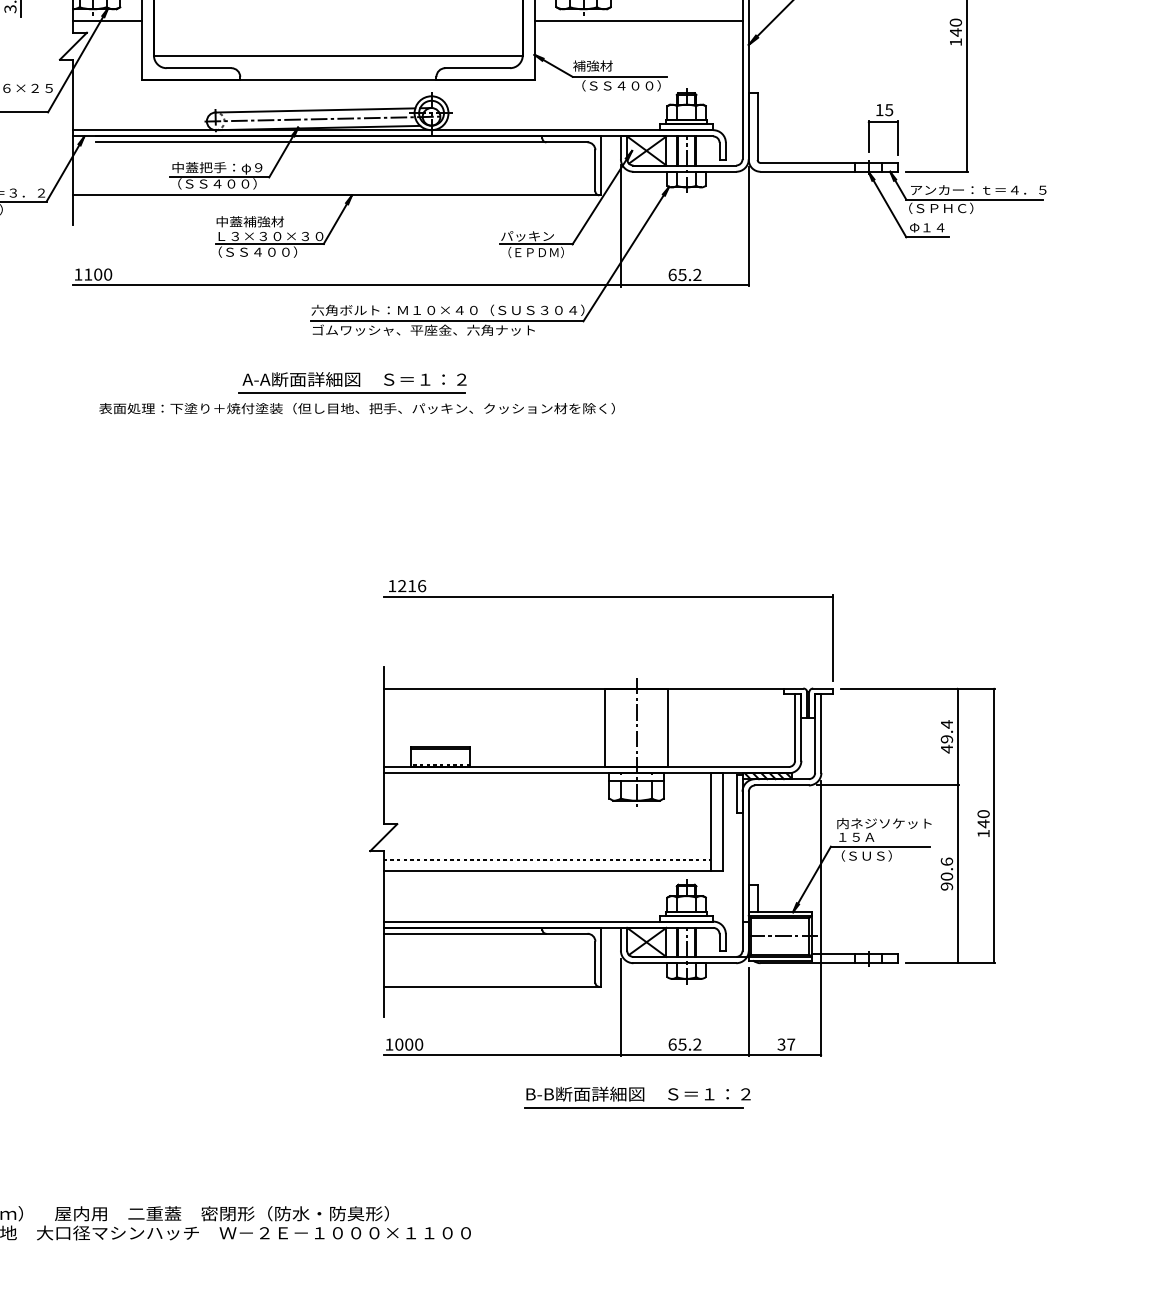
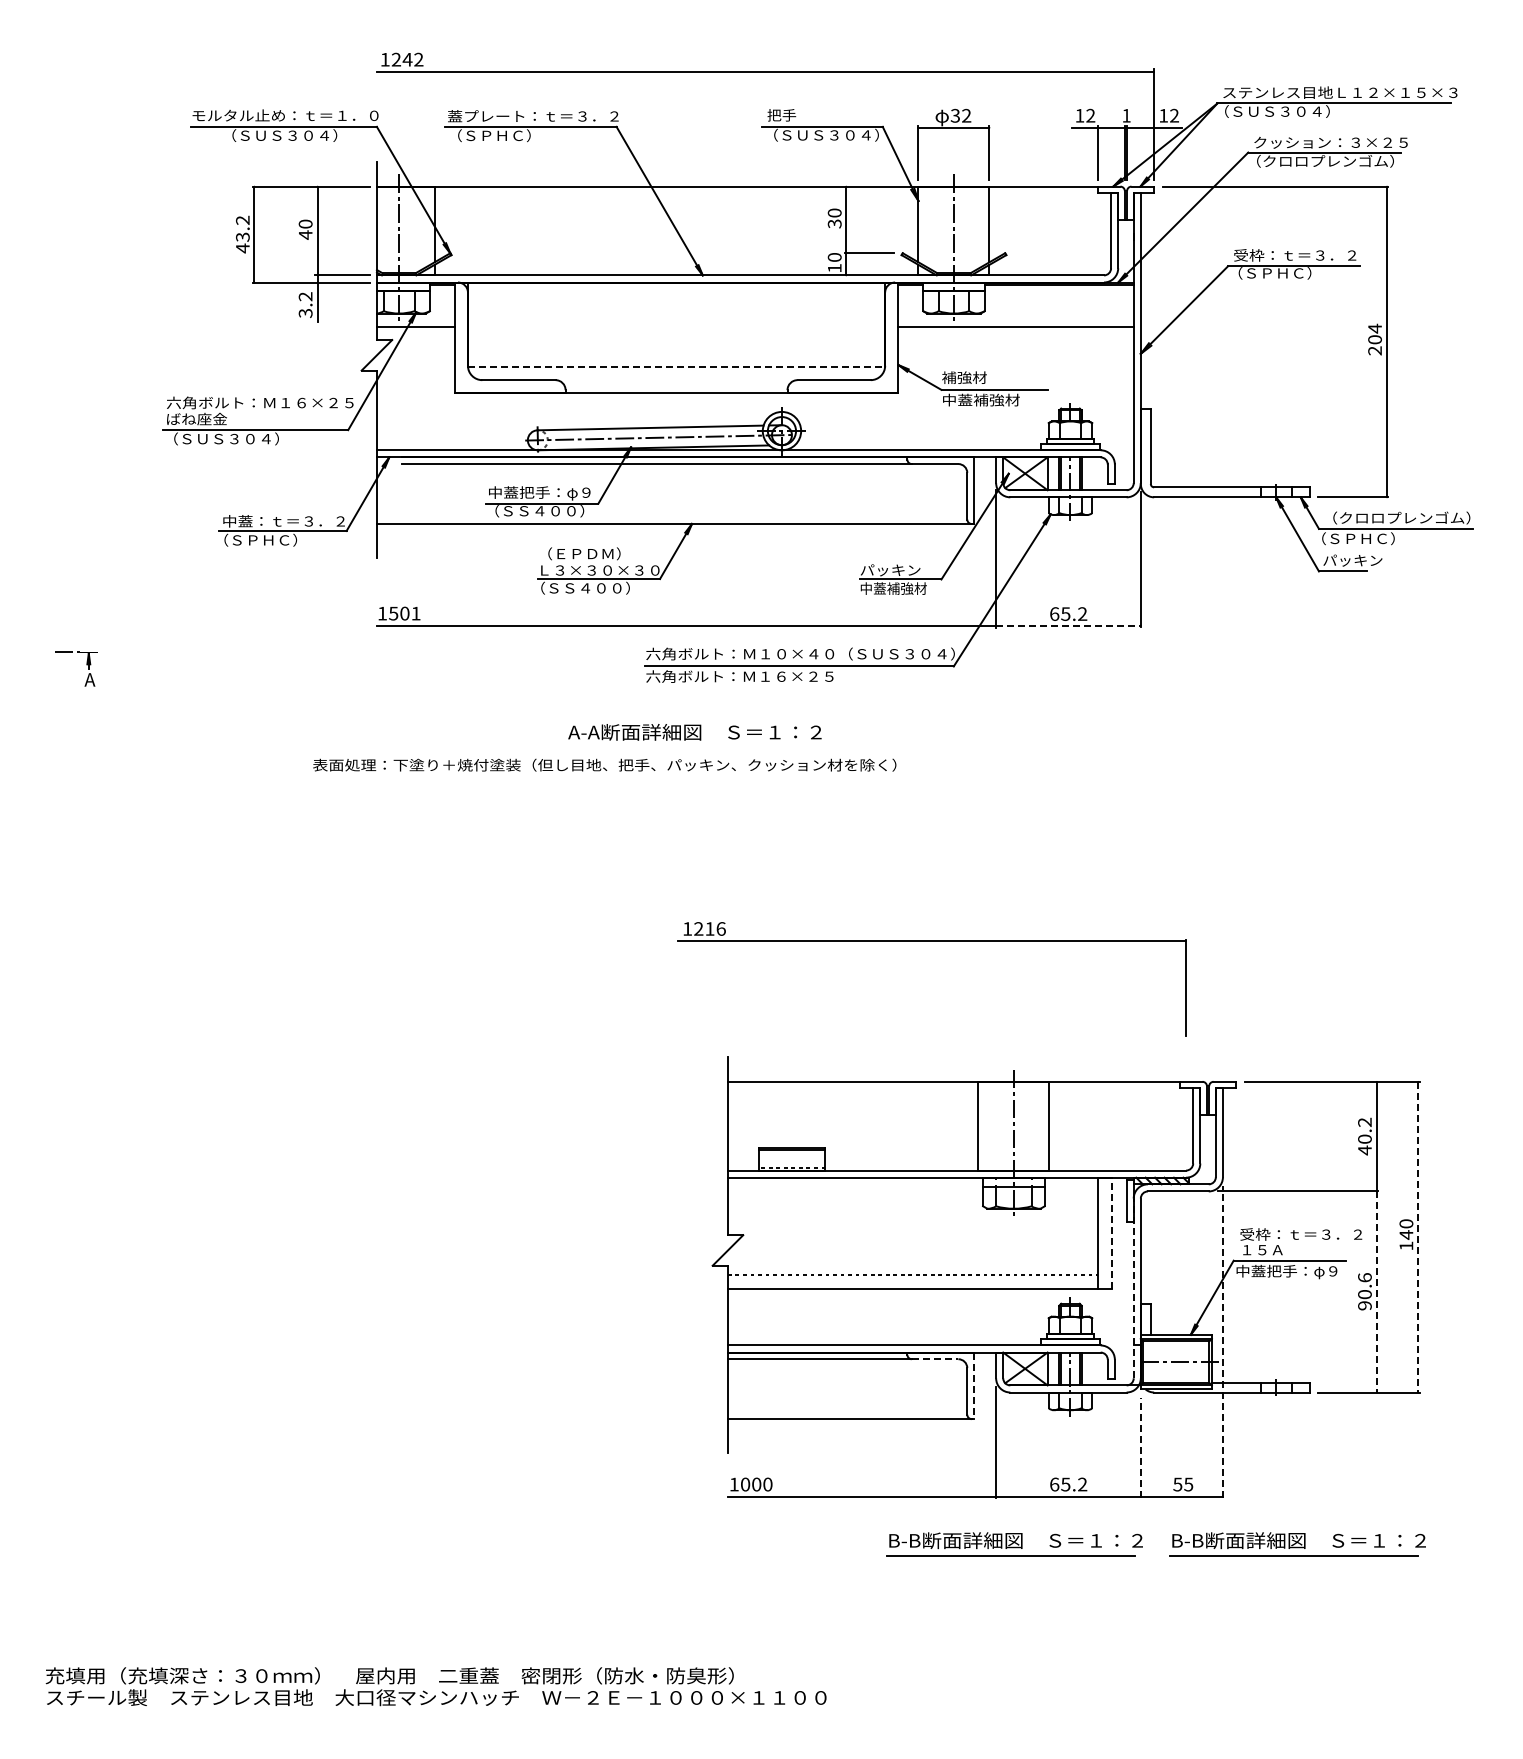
text: (955, 32) -> (1374, 339), 140 -> 204
line: (338, 56) -> (676, 366), solid -> dashed
text: (617, 85) -> (992, 399), （ＳＳ４００） -> 中蓋補強材
part: (882, 122) -> (1292, 441), removed
text: (978, 189) -> (1400, 517), アンカー：ｔ＝４．５ -> （クロロプレンゴム）
text: (252, 221) -> (579, 553), 中蓋補強材 -> （ＥＰＤＭ）
text: (935, 227) -> (1352, 560), Φ１４ -> パッキン
text: (531, 252) -> (895, 588), （ＥＰＤＭ） -> 中蓋補強材
text: (97, 274) -> (404, 613), 1100 -> 1501
line: (684, 285) -> (1068, 625), solid -> dashed
text: (423, 330) -> (772, 676), ゴムワッシャ、平座金、六角ナット -> 六角ボルト：Ｍ１６×２５
line: (351, 392) -> (691, 747), removed
text: (356, 407) -> (604, 764), moved
part: (607, 597) -> (931, 941), moved
text: (946, 731) -> (1364, 1130), 49.4 -> 40.2
line: (722, 821) -> (1111, 1232), solid -> dashed
text: (890, 823) -> (1301, 1234), 内ネジソケット -> 受枠：ｔ＝３．２
line: (994, 826) -> (1418, 1237), solid -> dashed
text: (877, 856) -> (1286, 1271), （ＳＵＳ） -> 中蓋把手：φ９
line: (742, 871) -> (1133, 1288), solid -> dashed
line: (957, 873) -> (1376, 1291), solid -> dashed
line: (821, 918) -> (1222, 1341), solid -> dashed
line: (567, 934) -> (935, 1359), solid -> dashed
line: (600, 957) -> (973, 1386), solid -> dashed
line: (748, 1012) -> (1140, 1448), solid -> dashed
text: (786, 1044) -> (1183, 1484), 37 -> 55
part: (887, 1097) -> (1297, 1544), added

